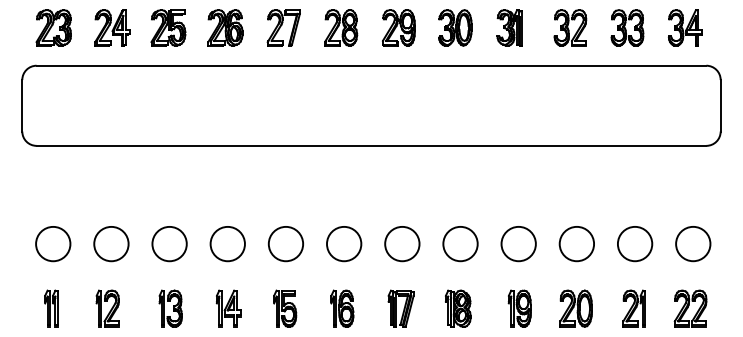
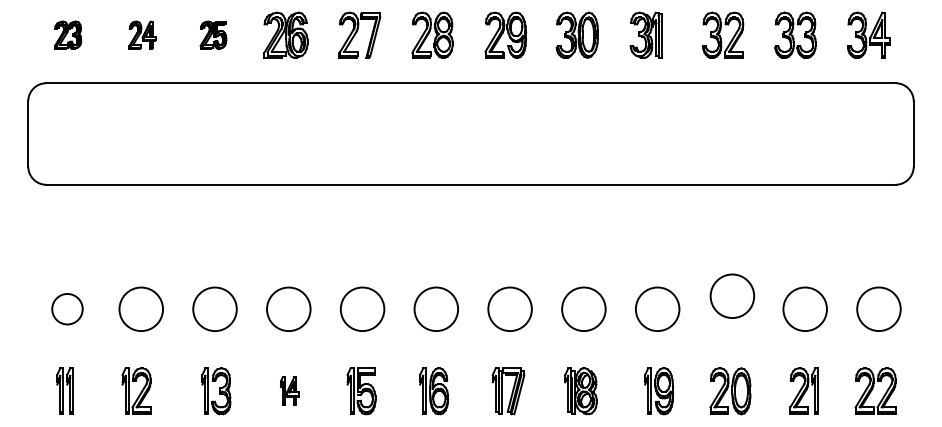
part: (53, 27) -> (67, 34), size x0.6
part: (112, 27) -> (142, 34), size x0.6
part: (168, 27) -> (213, 34), size x0.6
circle: (53, 243) -> (67, 308), size x0.7
circle: (576, 243) -> (732, 295), moved
part: (228, 308) -> (289, 390), size x0.6

